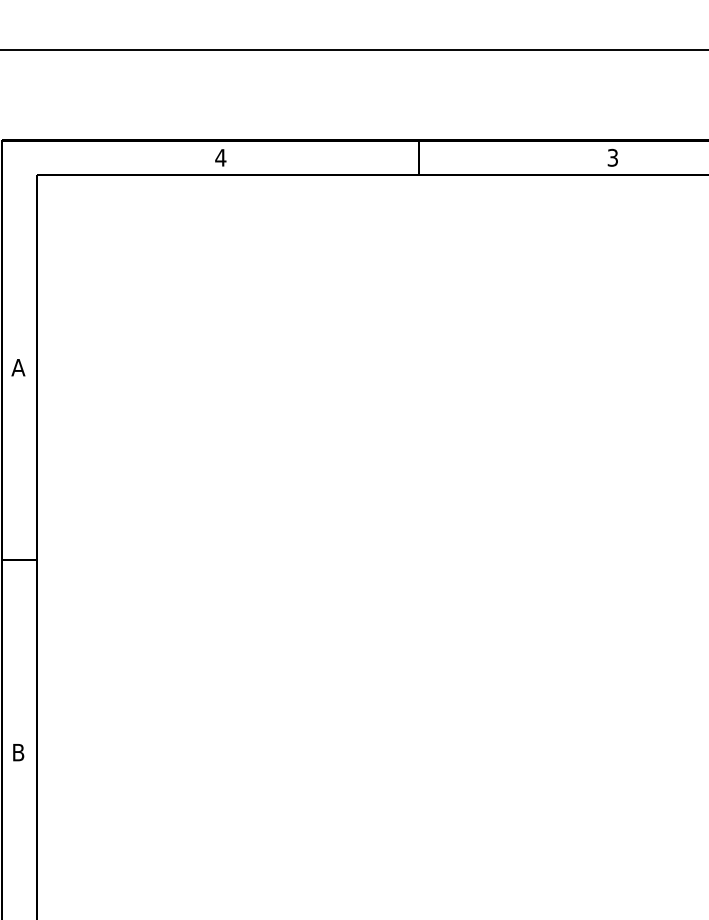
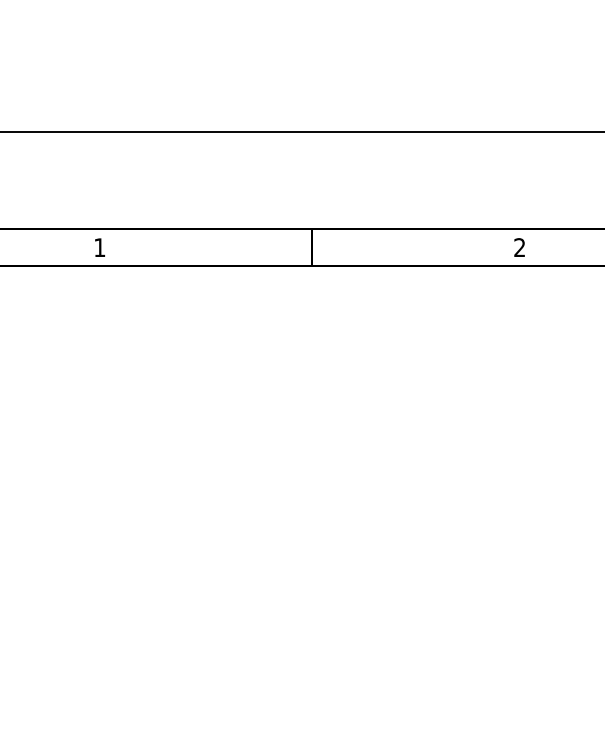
text: (220, 157) -> (99, 247), 4 -> 1
text: (612, 157) -> (519, 247), 3 -> 2

